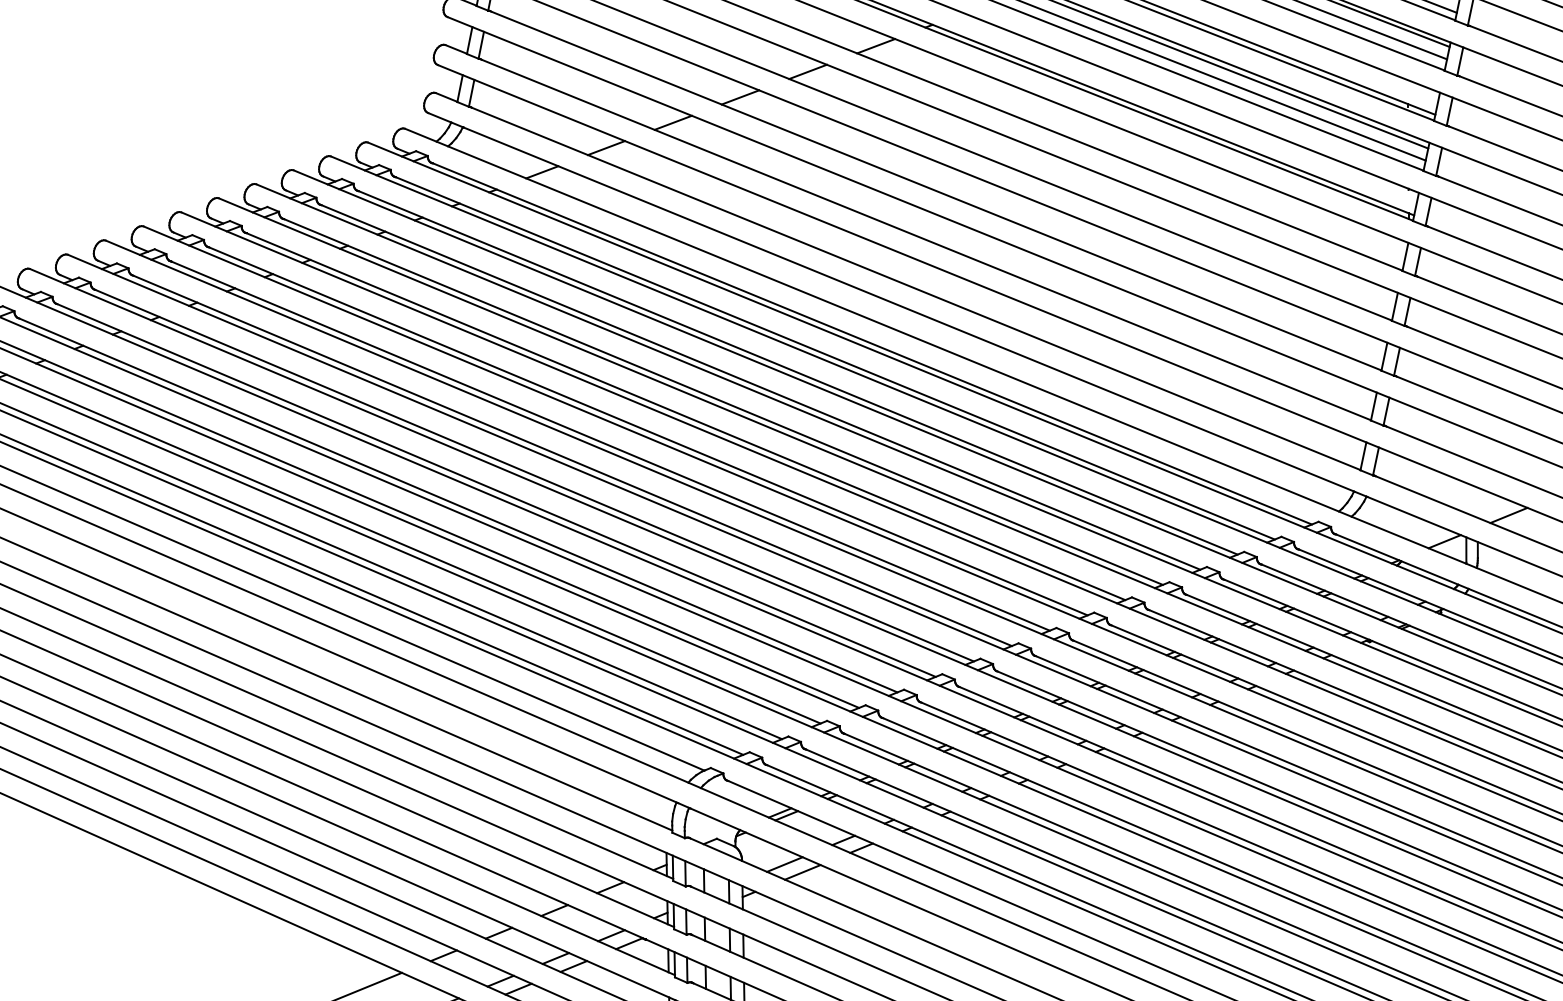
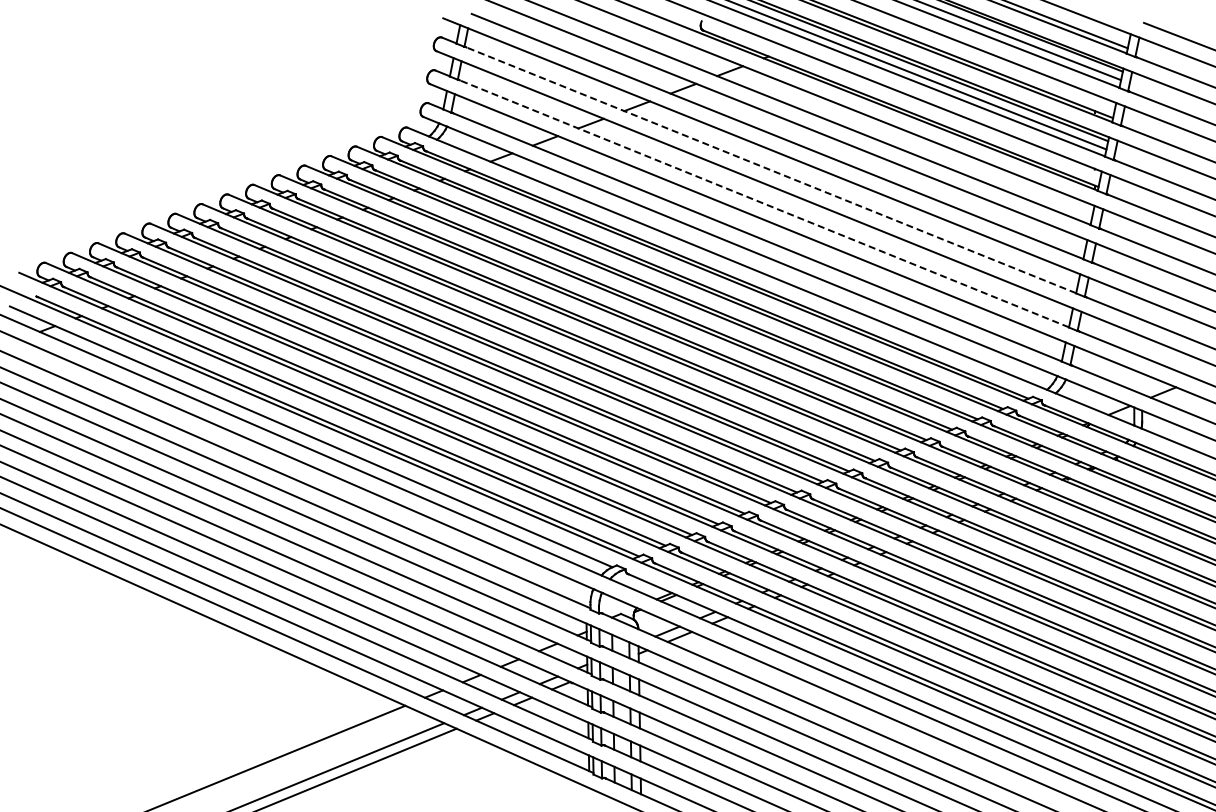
line: (935, 189) -> (770, 169), solid -> dashed
line: (924, 239) -> (763, 203), solid -> dashed

